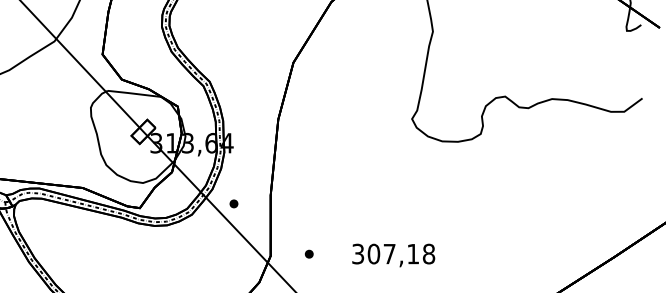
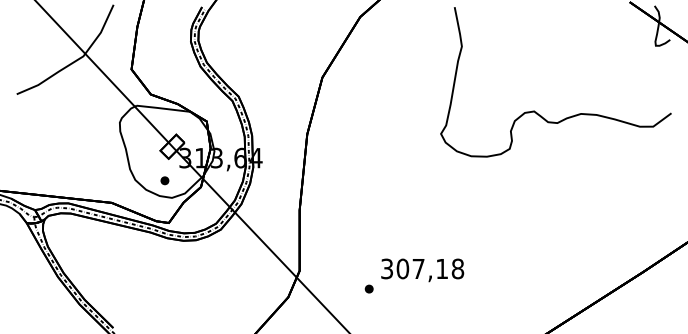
part: (233, 203) -> (164, 180), moved
part: (308, 253) -> (368, 288), moved

